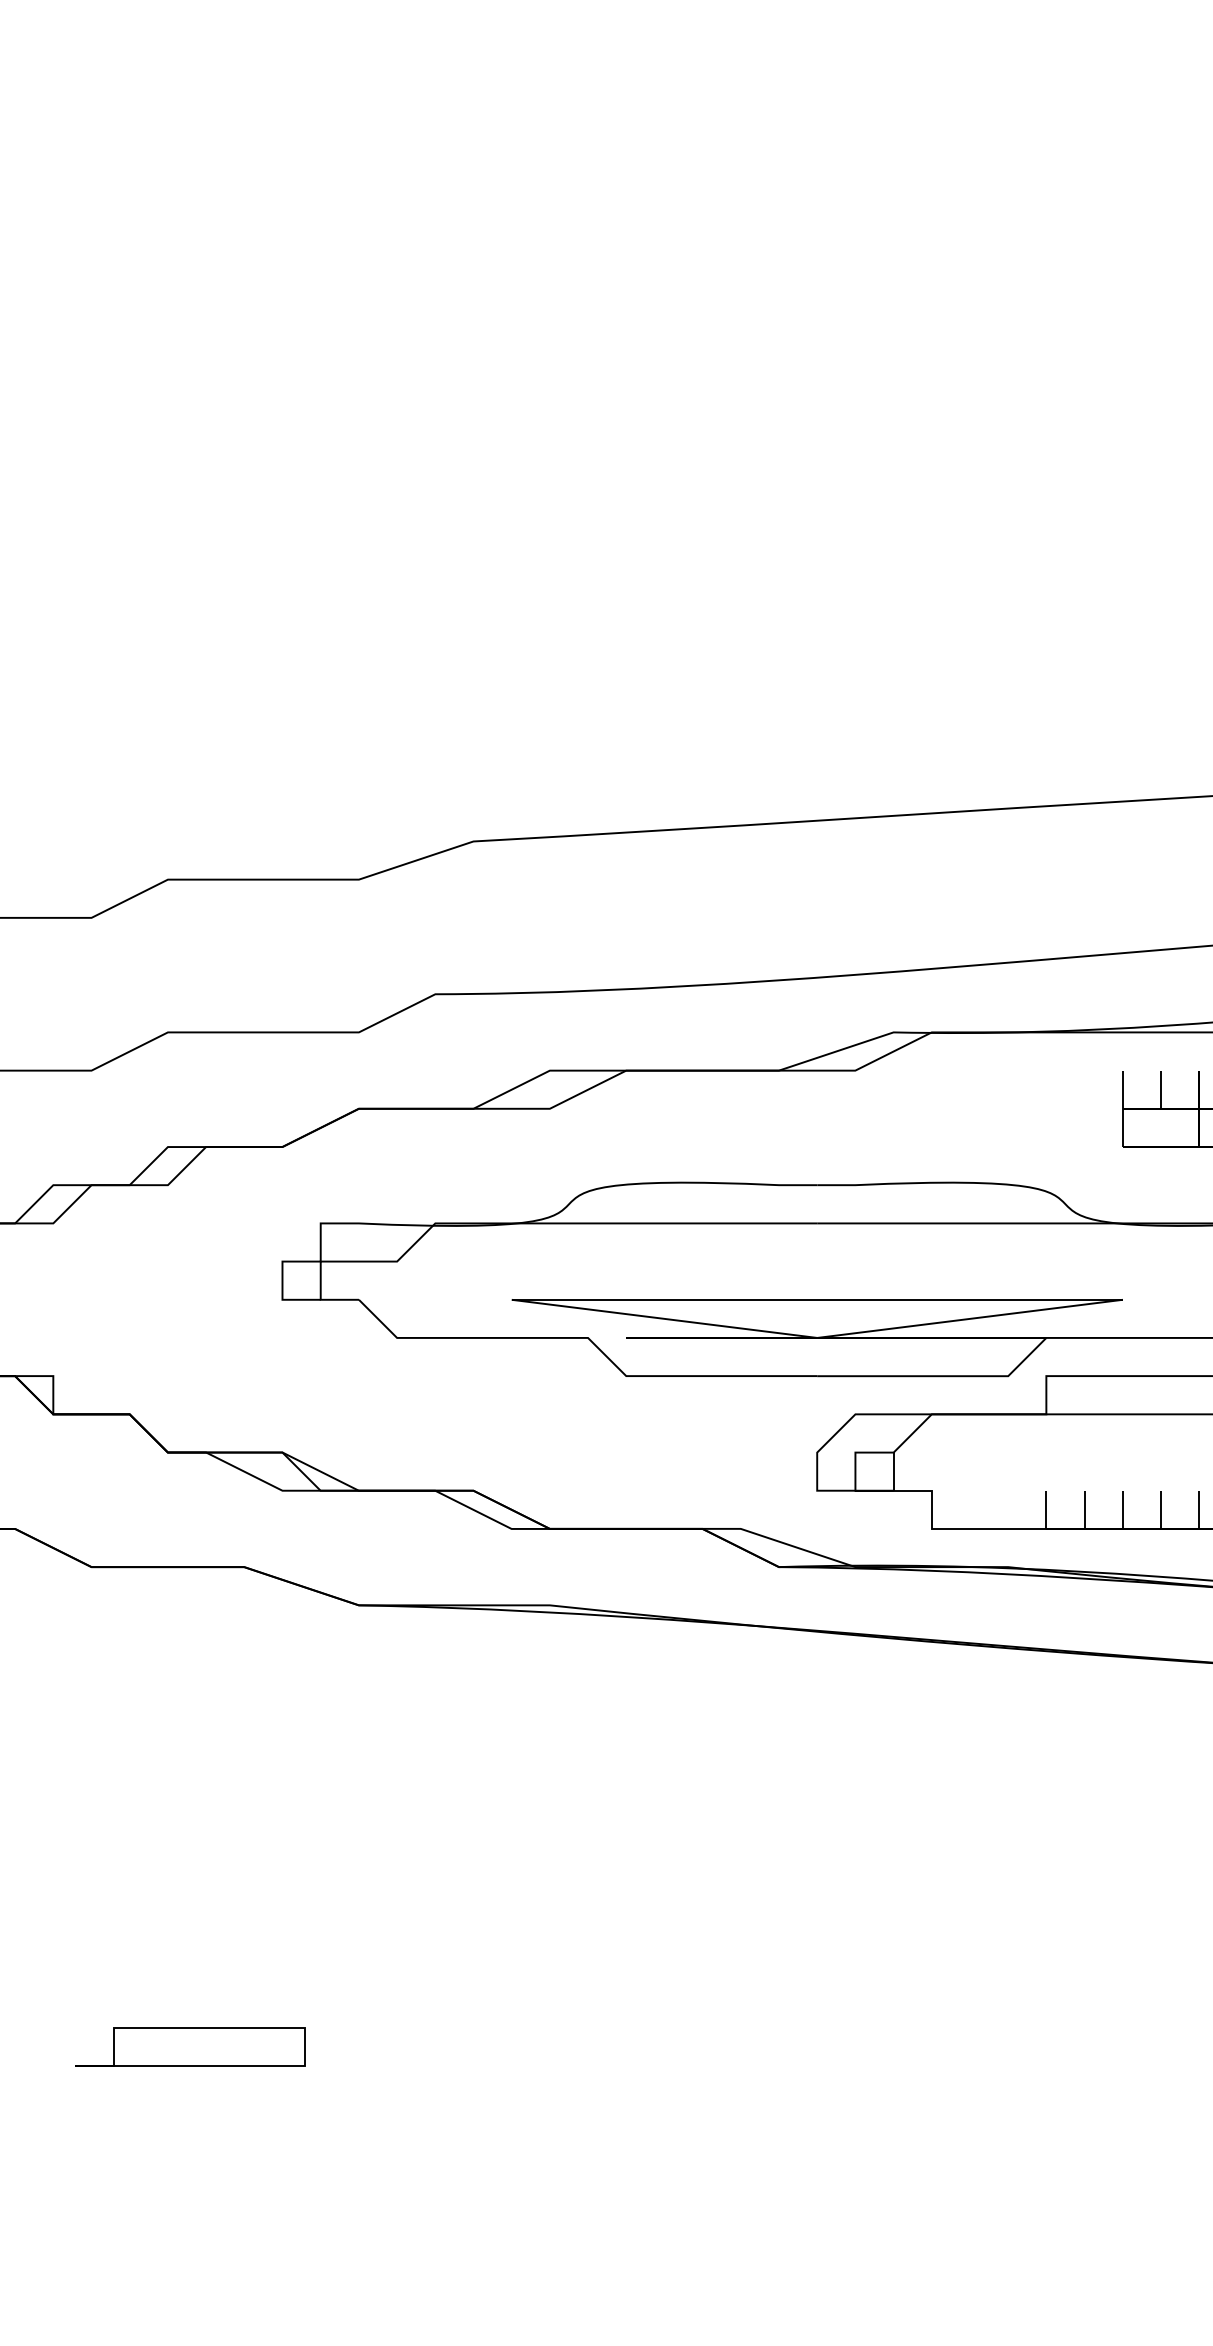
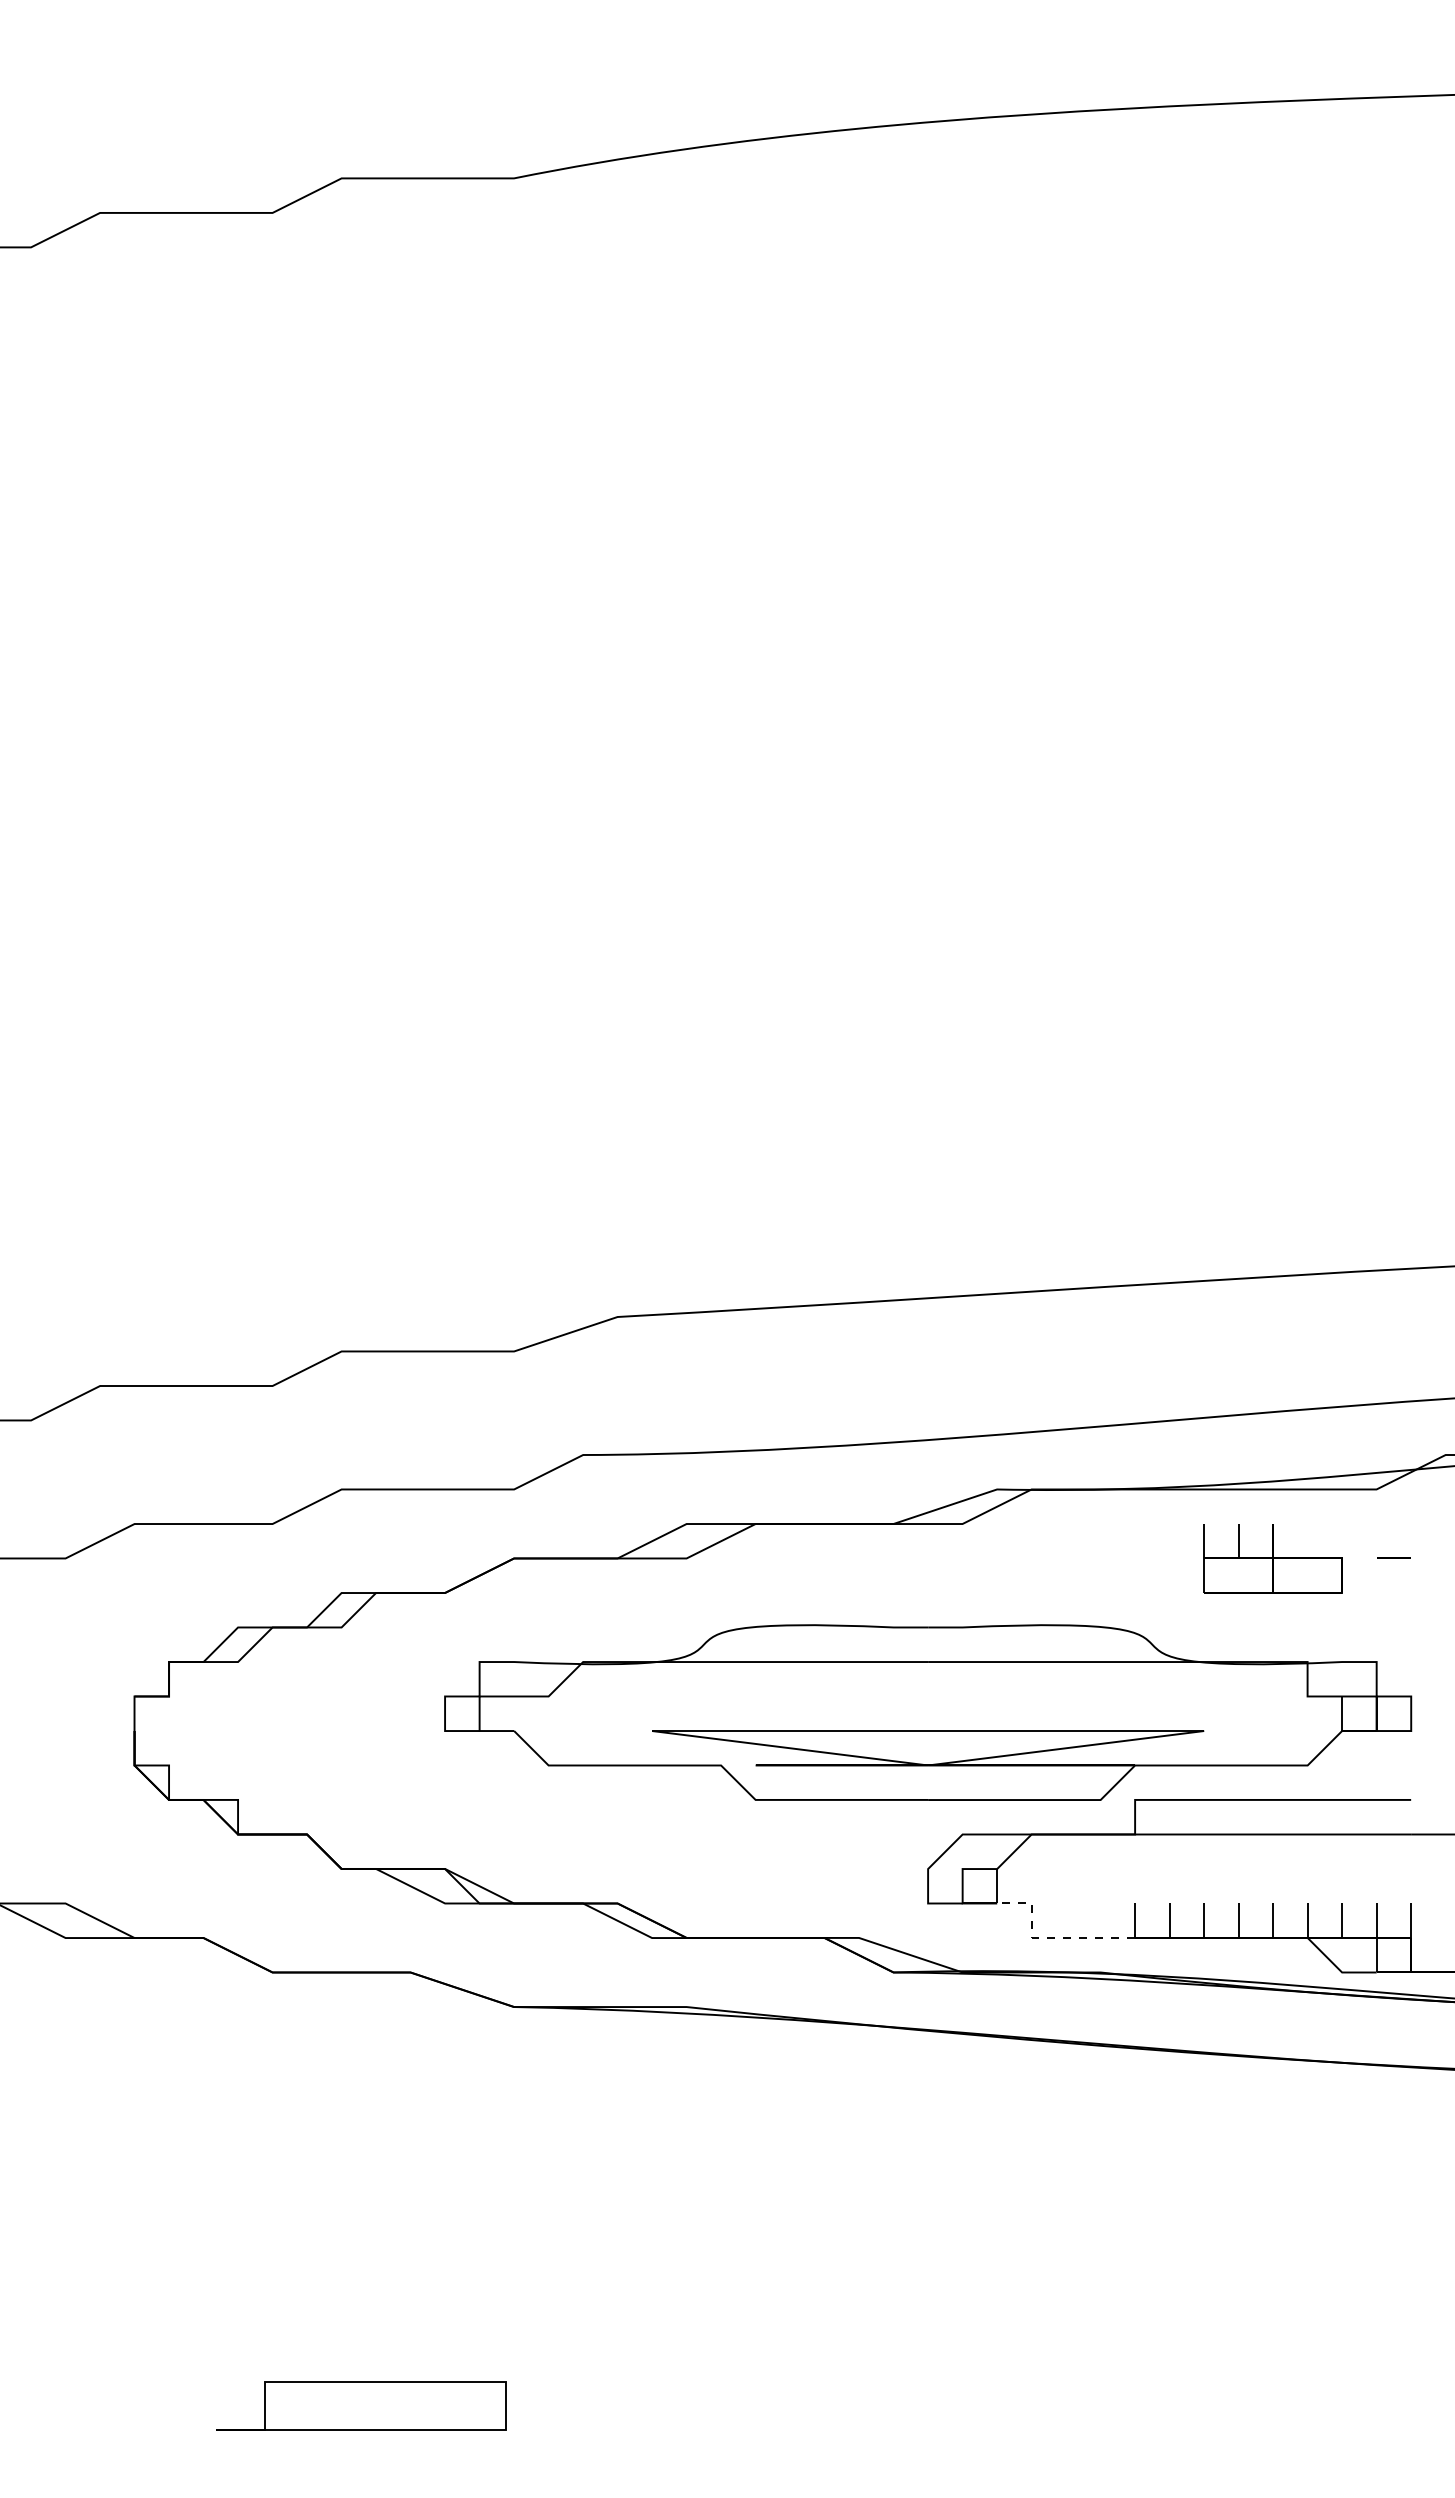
line: (949, 1528) -> (1047, 1937), solid -> dashed
part: (189, 2046) -> (361, 2405), size x1.4

